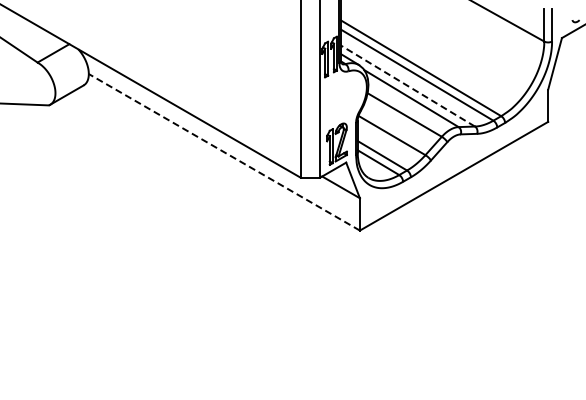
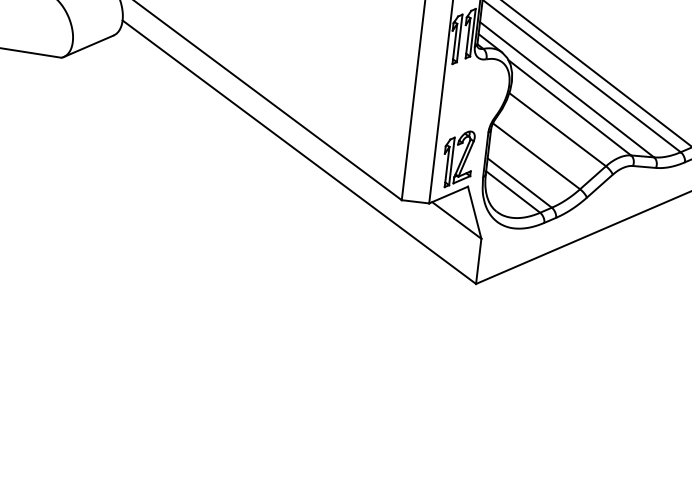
line: (407, 85) -> (566, 88), dashed -> solid
line: (224, 152) -> (299, 152), dashed -> solid

